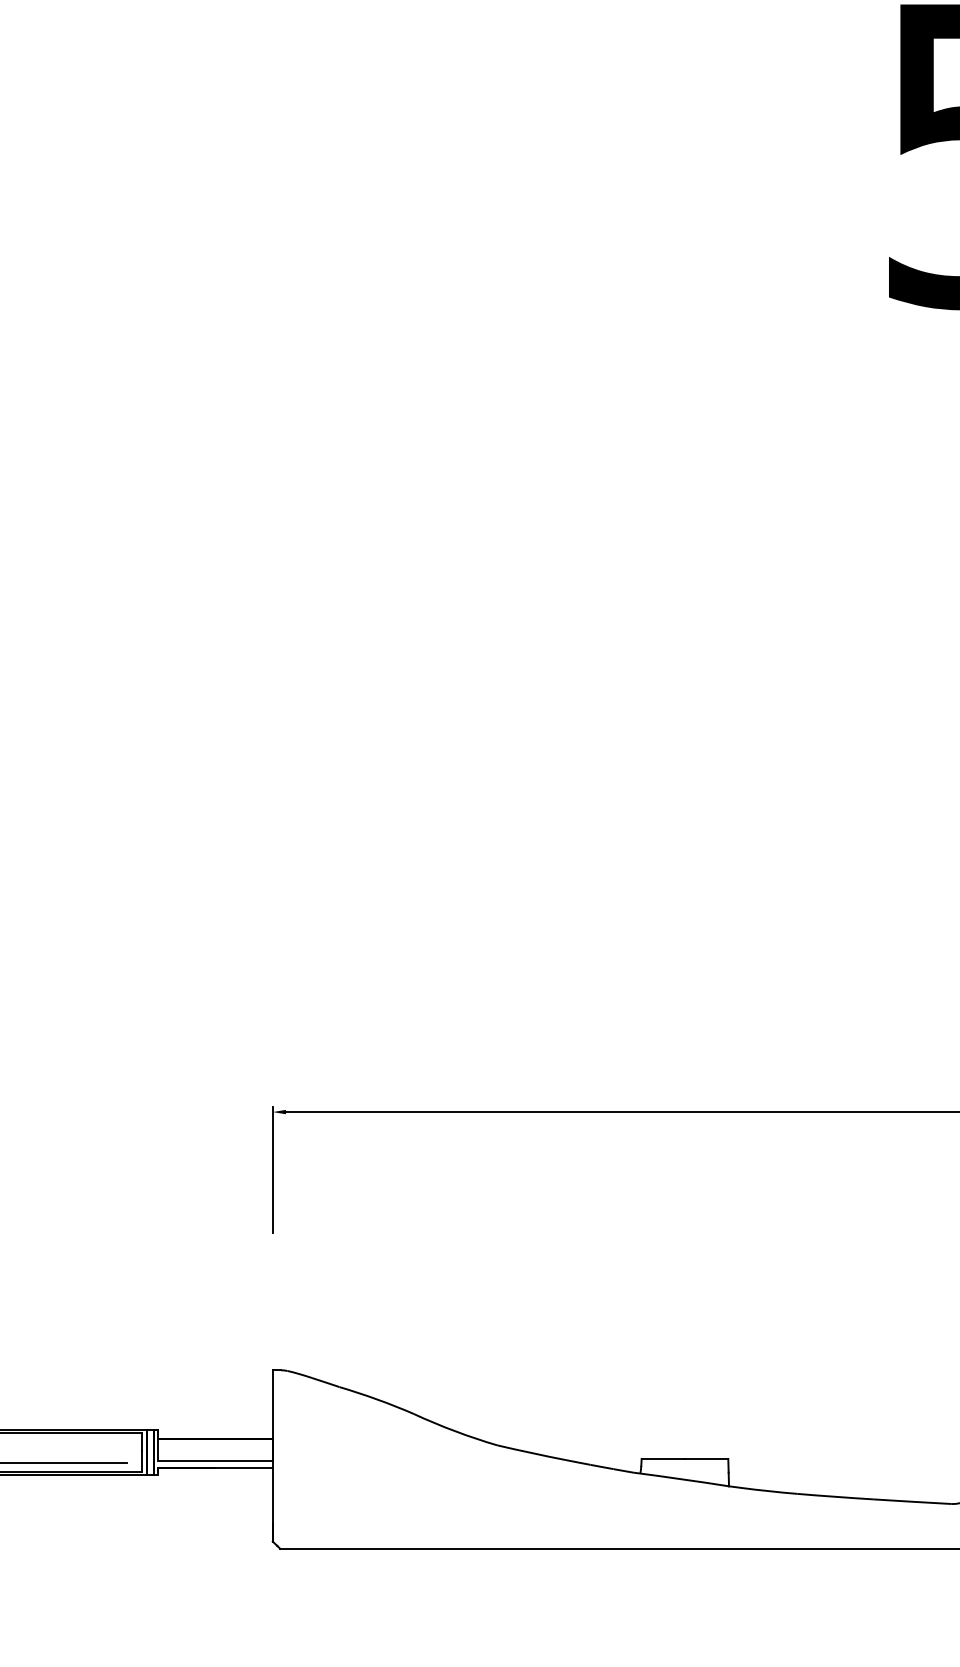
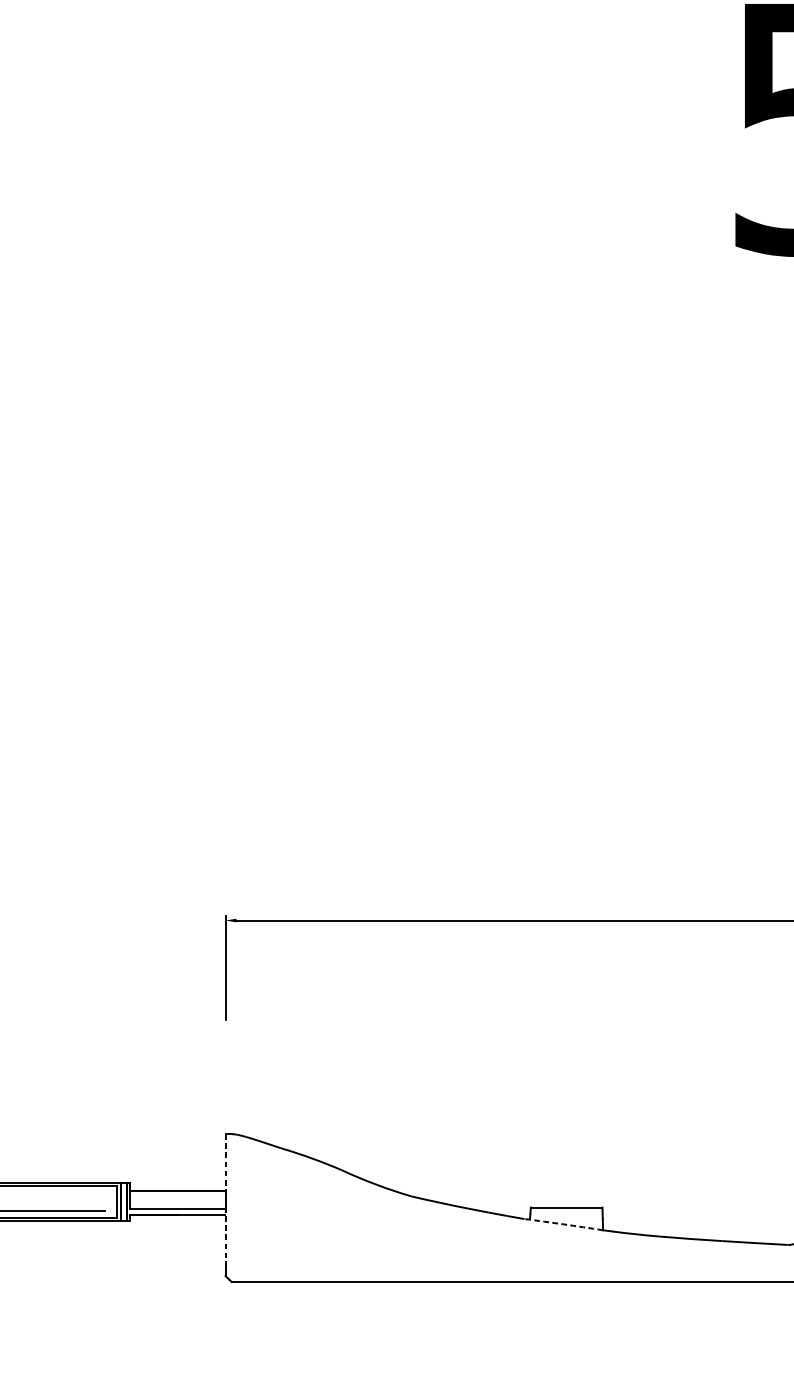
line: (272, 1455) -> (225, 1204), solid -> dashed
arc: (681, 1479) -> (563, 1224), solid -> dashed

